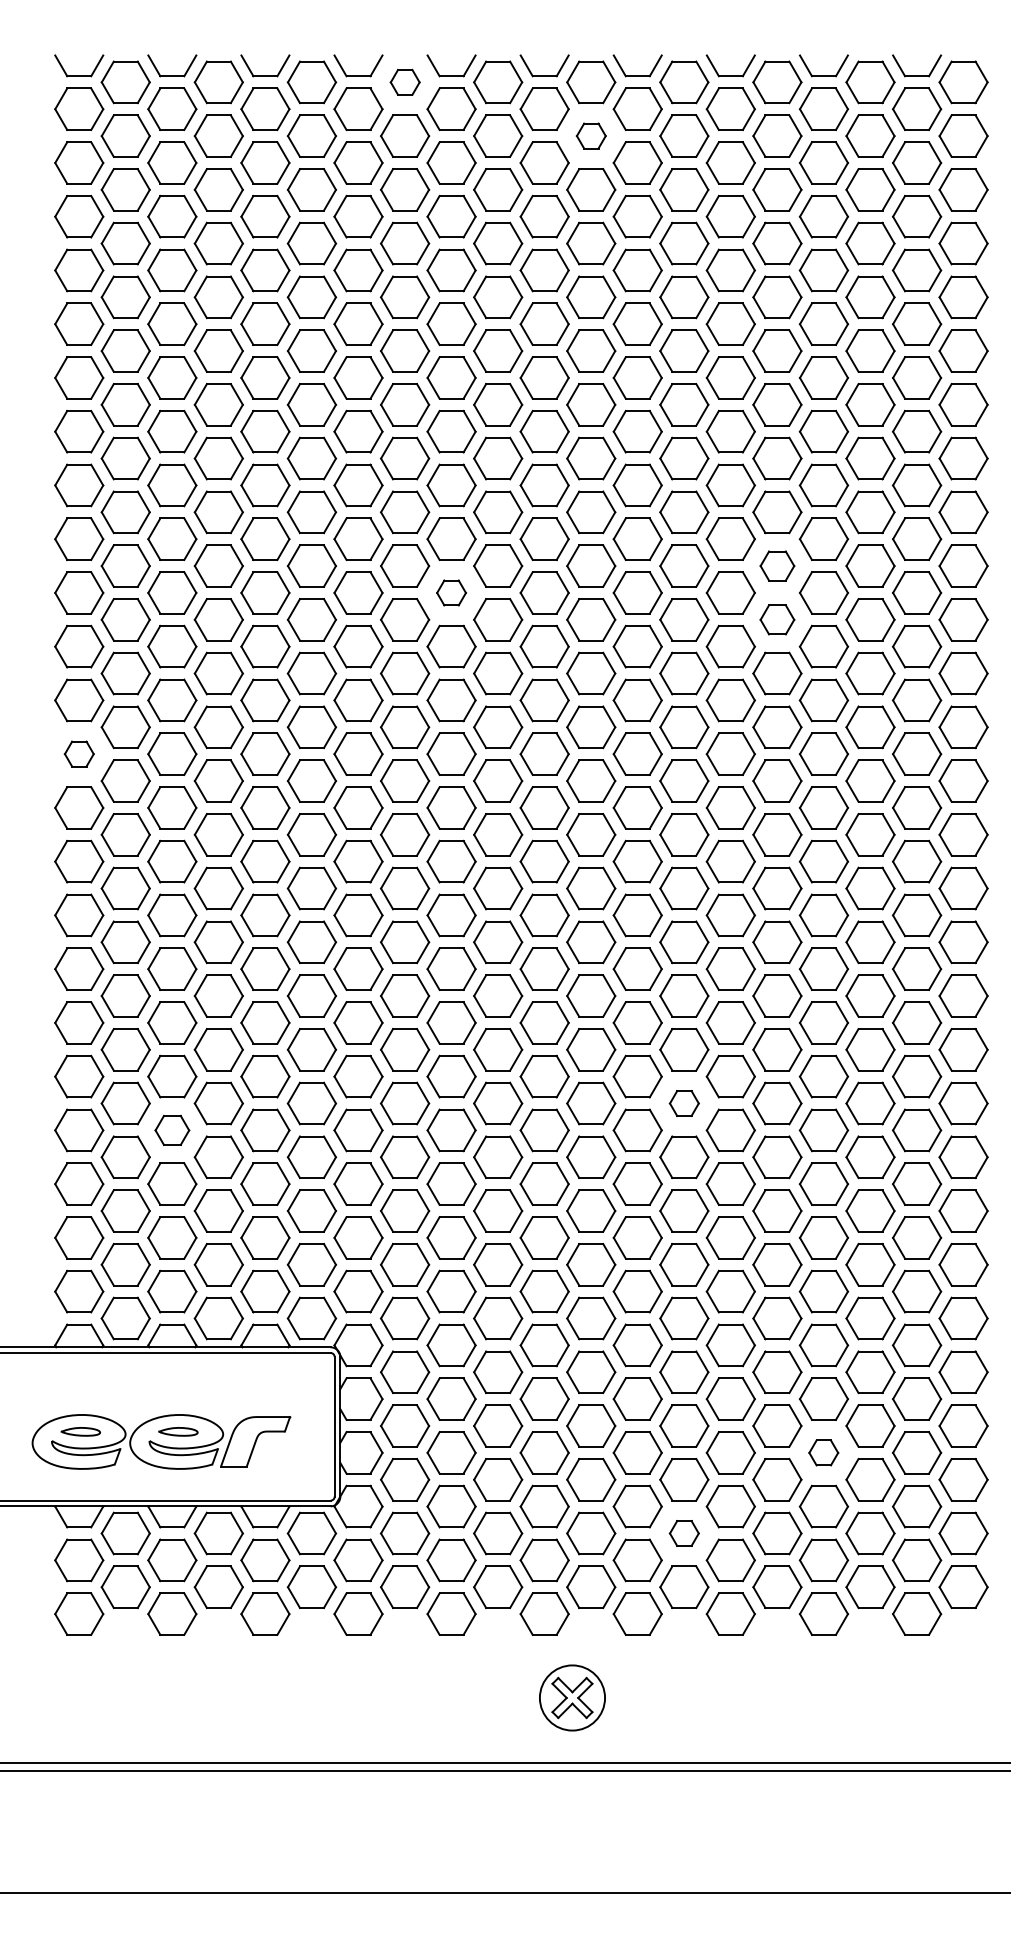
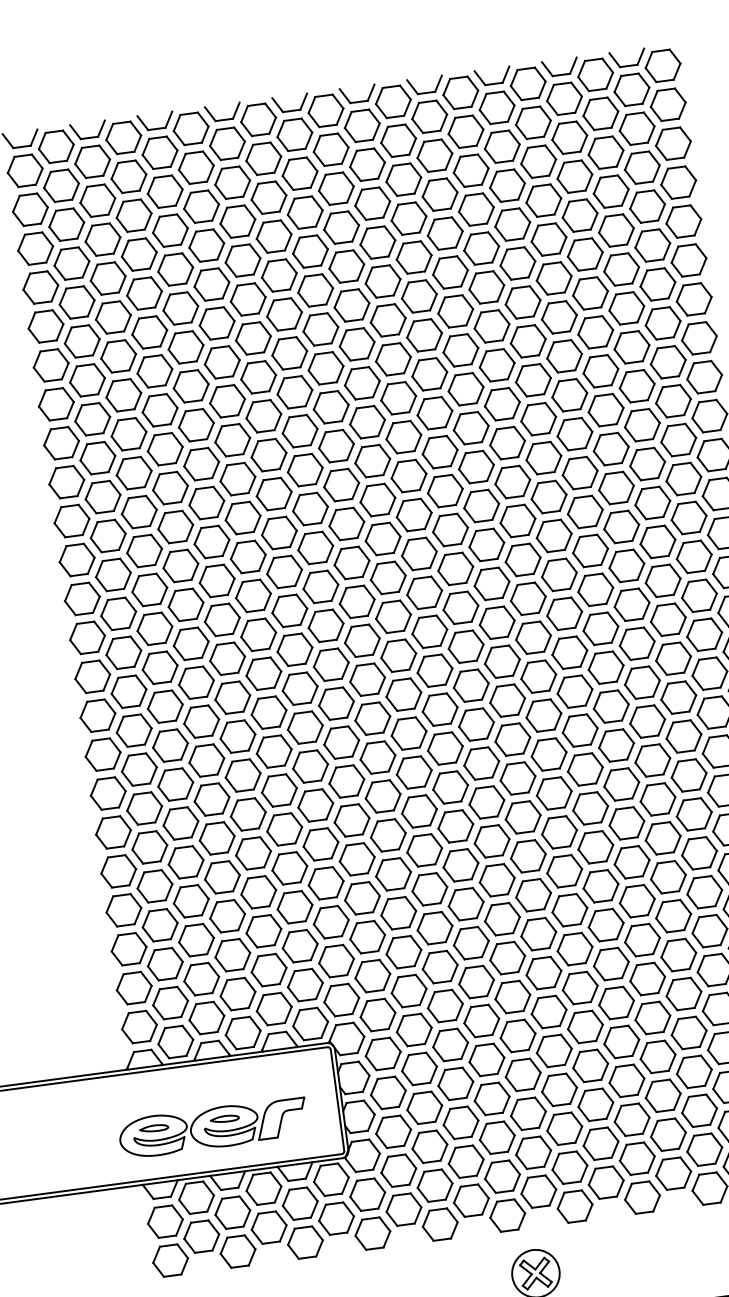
part: (405, 82) -> (258, 119), size x1.67
part: (591, 135) -> (398, 140), size x1.67
part: (777, 565) -> (574, 433), size x1.43
part: (451, 592) -> (341, 484), size x1.67
part: (777, 619) -> (580, 472), size x1.43
part: (79, 753) -> (87, 637), size x1.67
part: (684, 1103) -> (559, 832), size x1.67
part: (172, 1130) -> (191, 901), size x1.43
part: (823, 1452) -> (694, 1071), size x1.67
part: (684, 1533) -> (601, 1143), size x1.67

